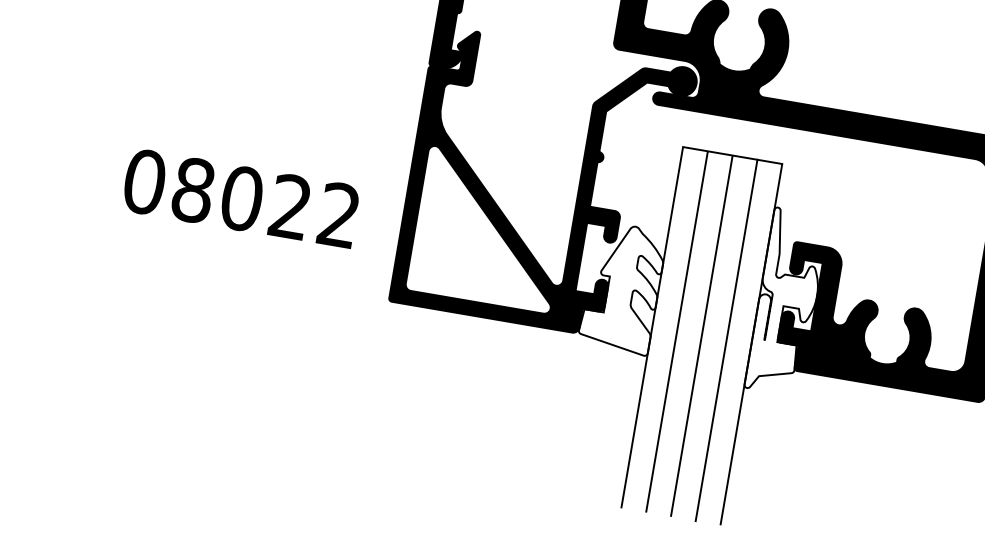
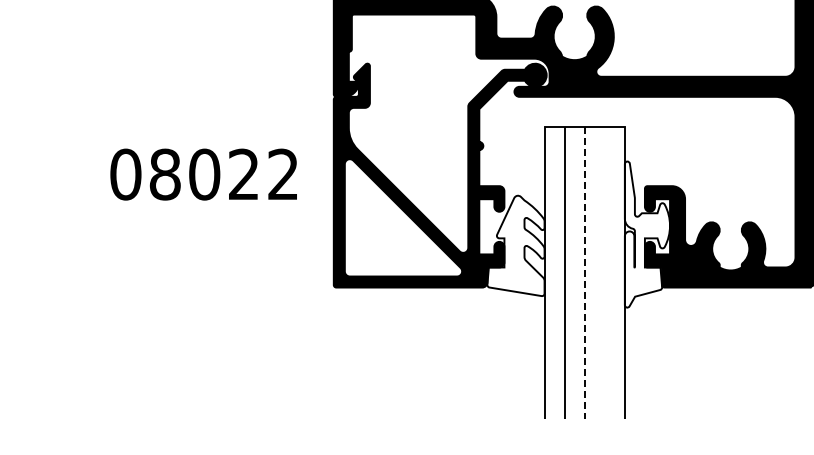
text: (240, 198) -> (203, 174), moved
line: (701, 336) -> (584, 273), solid -> dashed
line: (726, 339) -> (604, 272), removed

